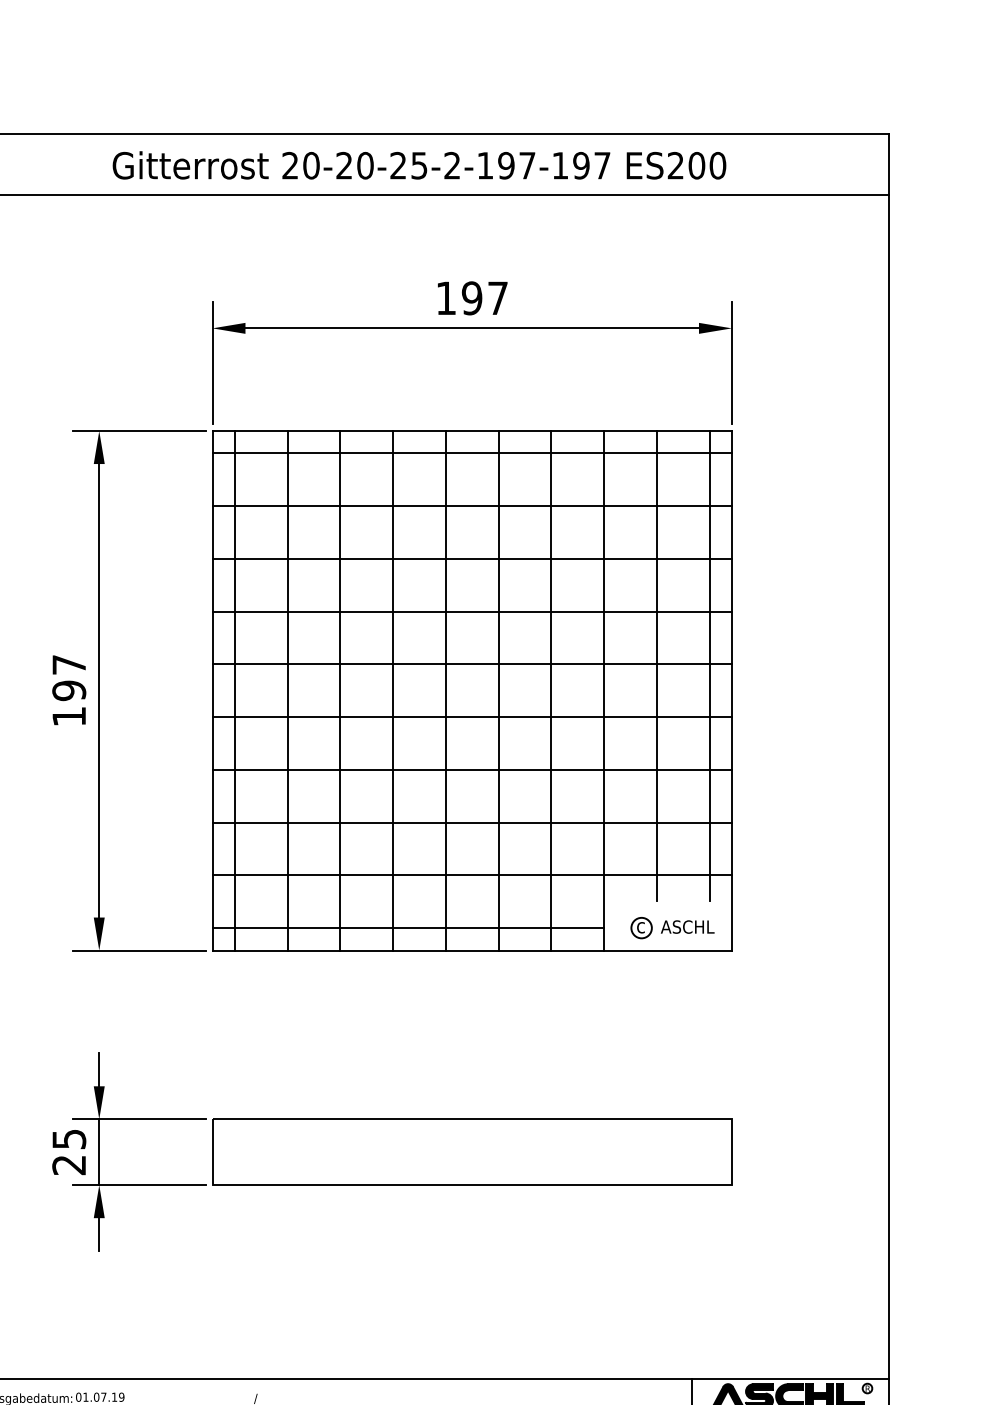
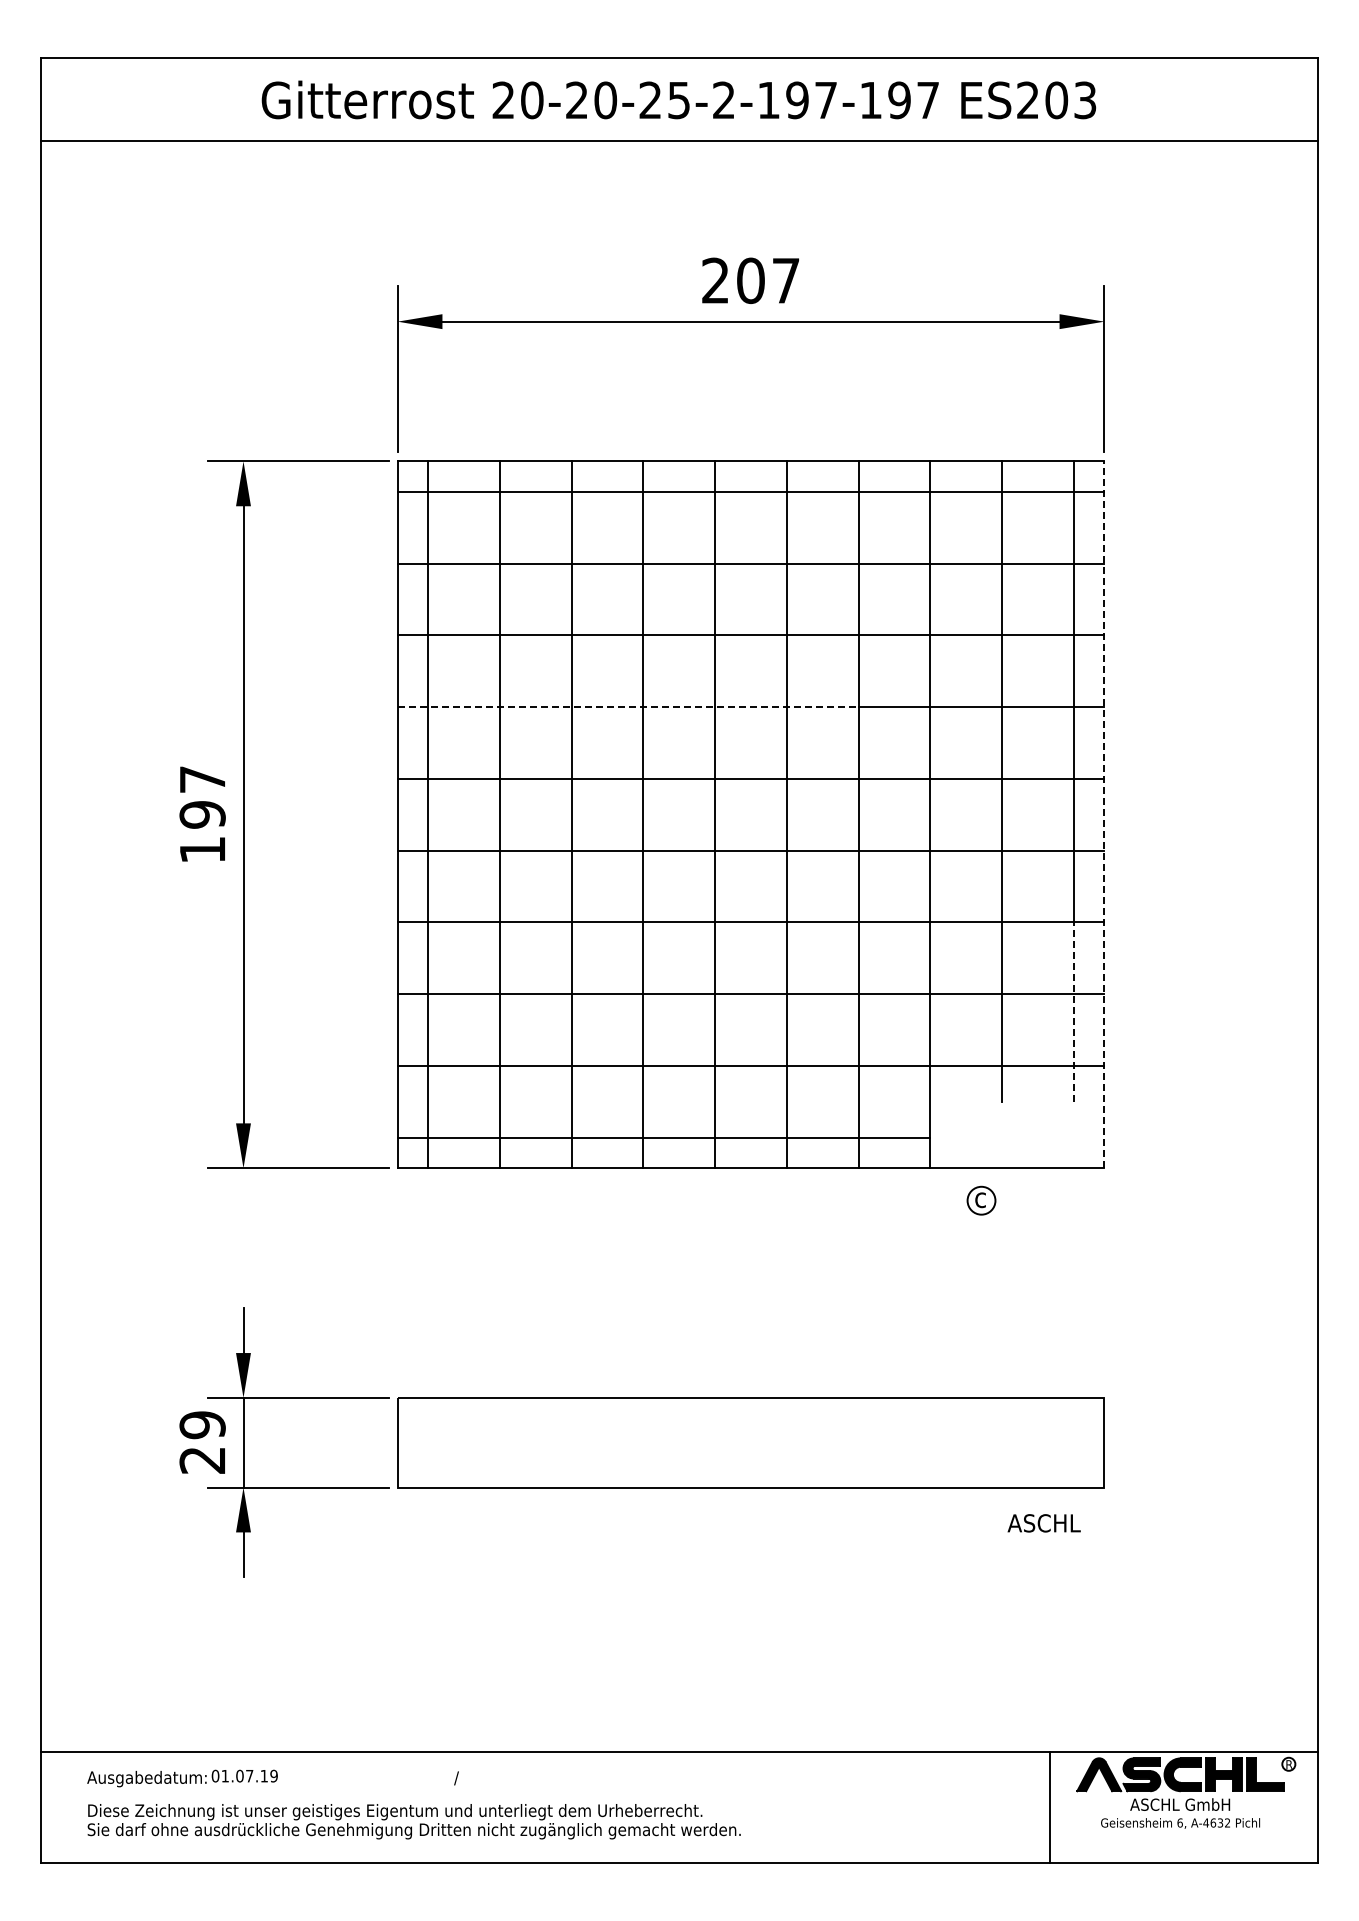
text: (718, 165) -> (1085, 100), ES200 -> ES203
text: (459, 298) -> (733, 280), 197 -> 207
line: (382, 611) -> (628, 707), solid -> dashed
line: (732, 690) -> (1104, 814), solid -> dashed
line: (709, 835) -> (1073, 1011), solid -> dashed
part: (641, 927) -> (981, 1200), moved
text: (687, 927) -> (1043, 1523), moved
text: (69, 1139) -> (202, 1425), 25 -> 29

